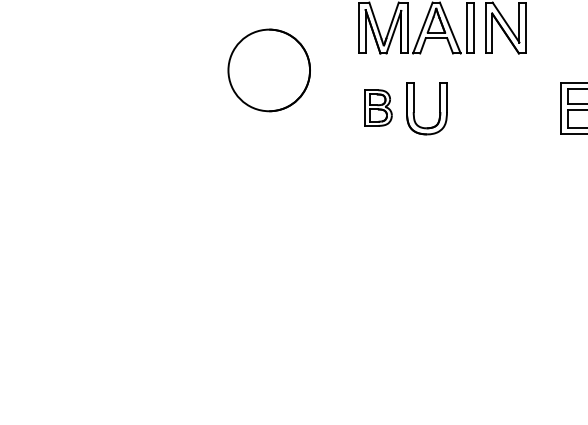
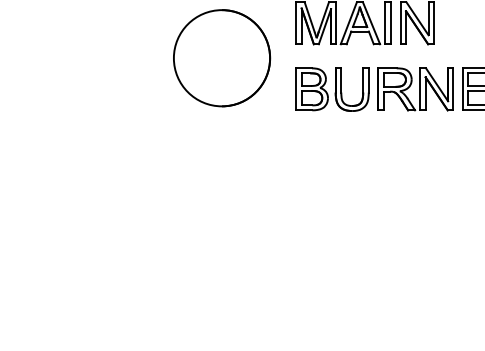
part: (269, 70) -> (222, 58), size x1.43
part: (378, 107) -> (312, 88), size x1.43
part: (503, 107) -> (415, 88), added

